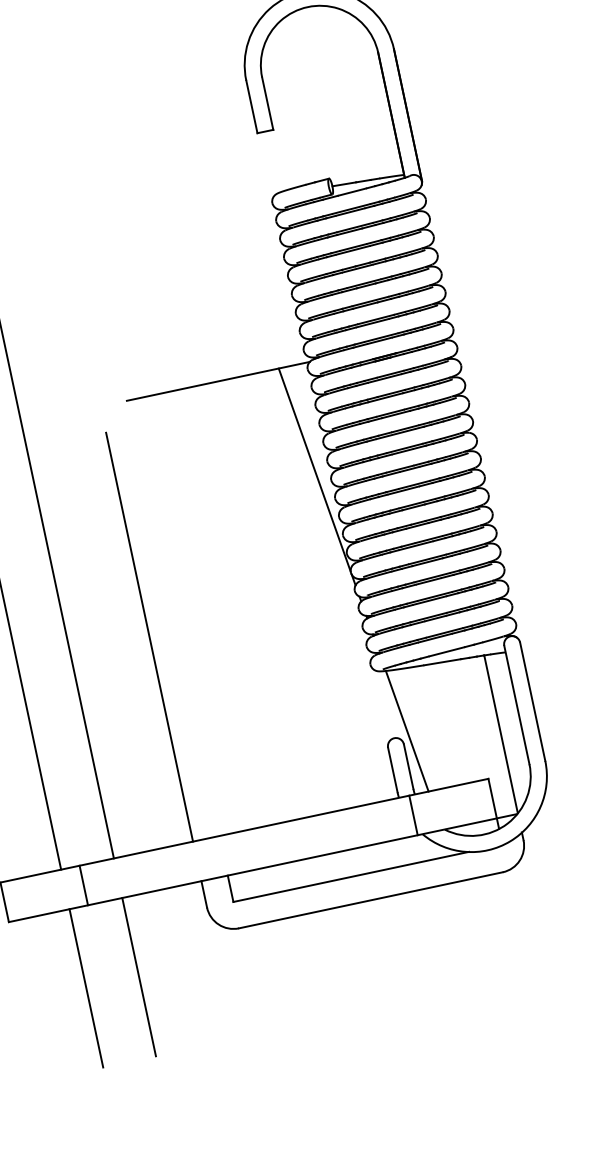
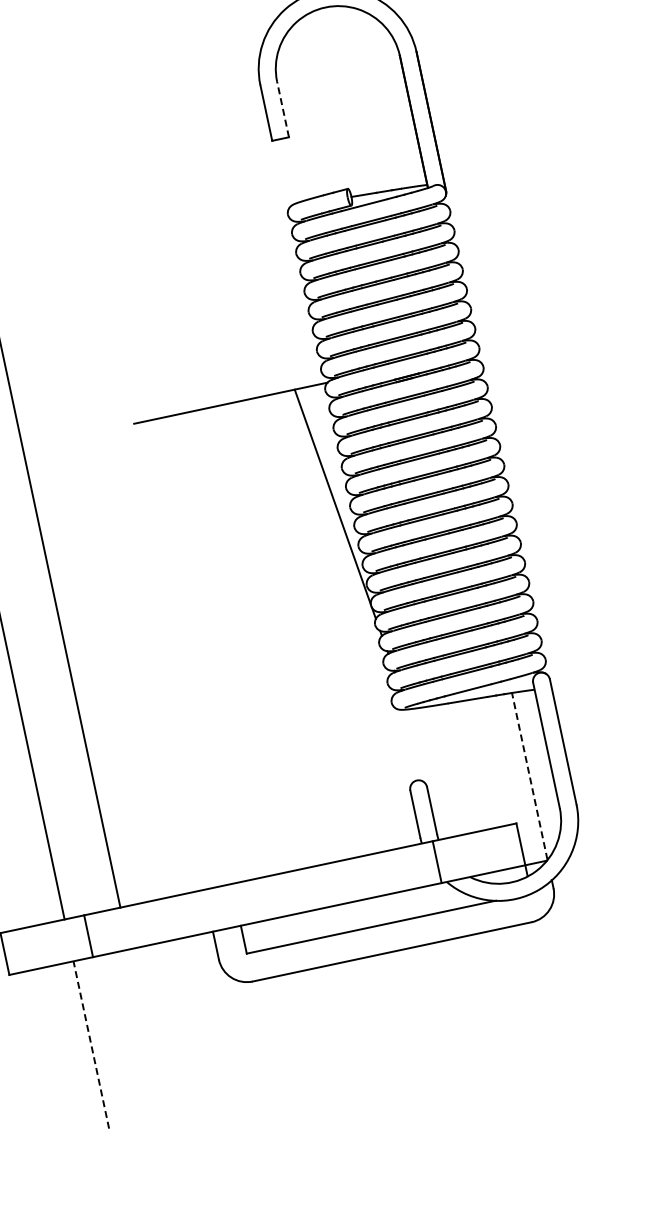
line: (267, 103) -> (282, 109), solid -> dashed
line: (149, 637) -> (158, 673), removed
line: (407, 730) -> (430, 772), removed
line: (500, 733) -> (529, 775), solid -> dashed
line: (138, 976) -> (146, 1032), removed
line: (86, 987) -> (91, 1044), solid -> dashed

